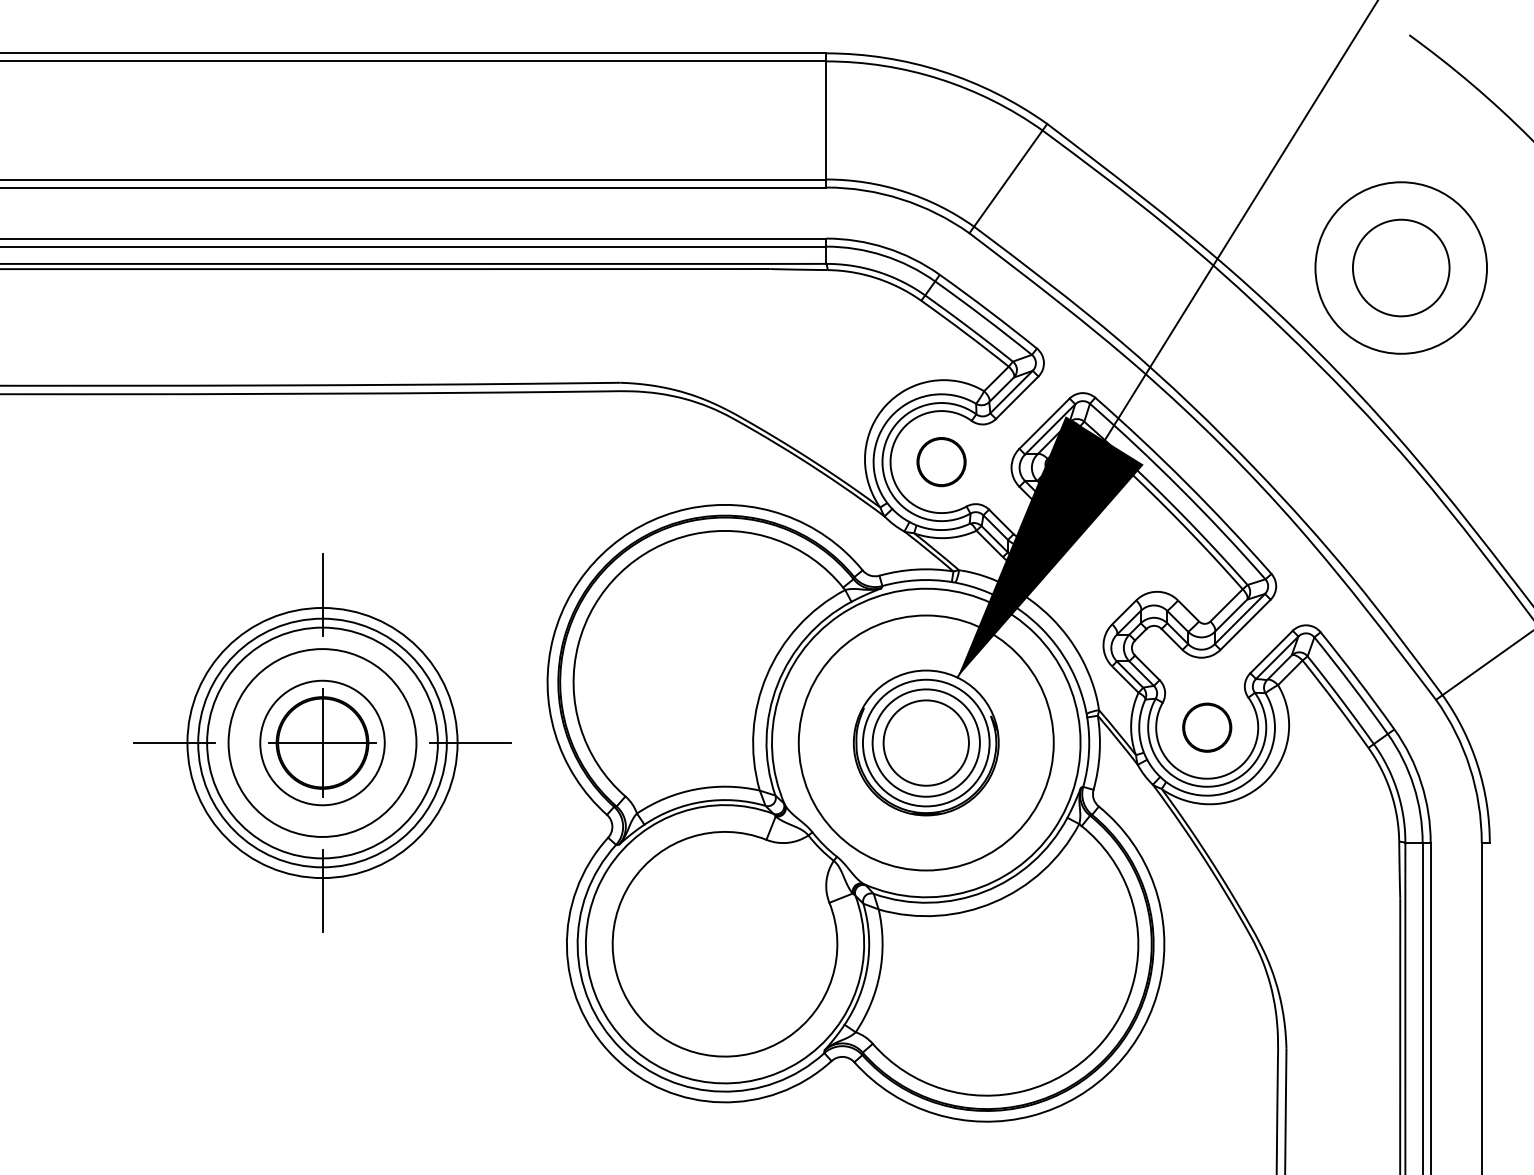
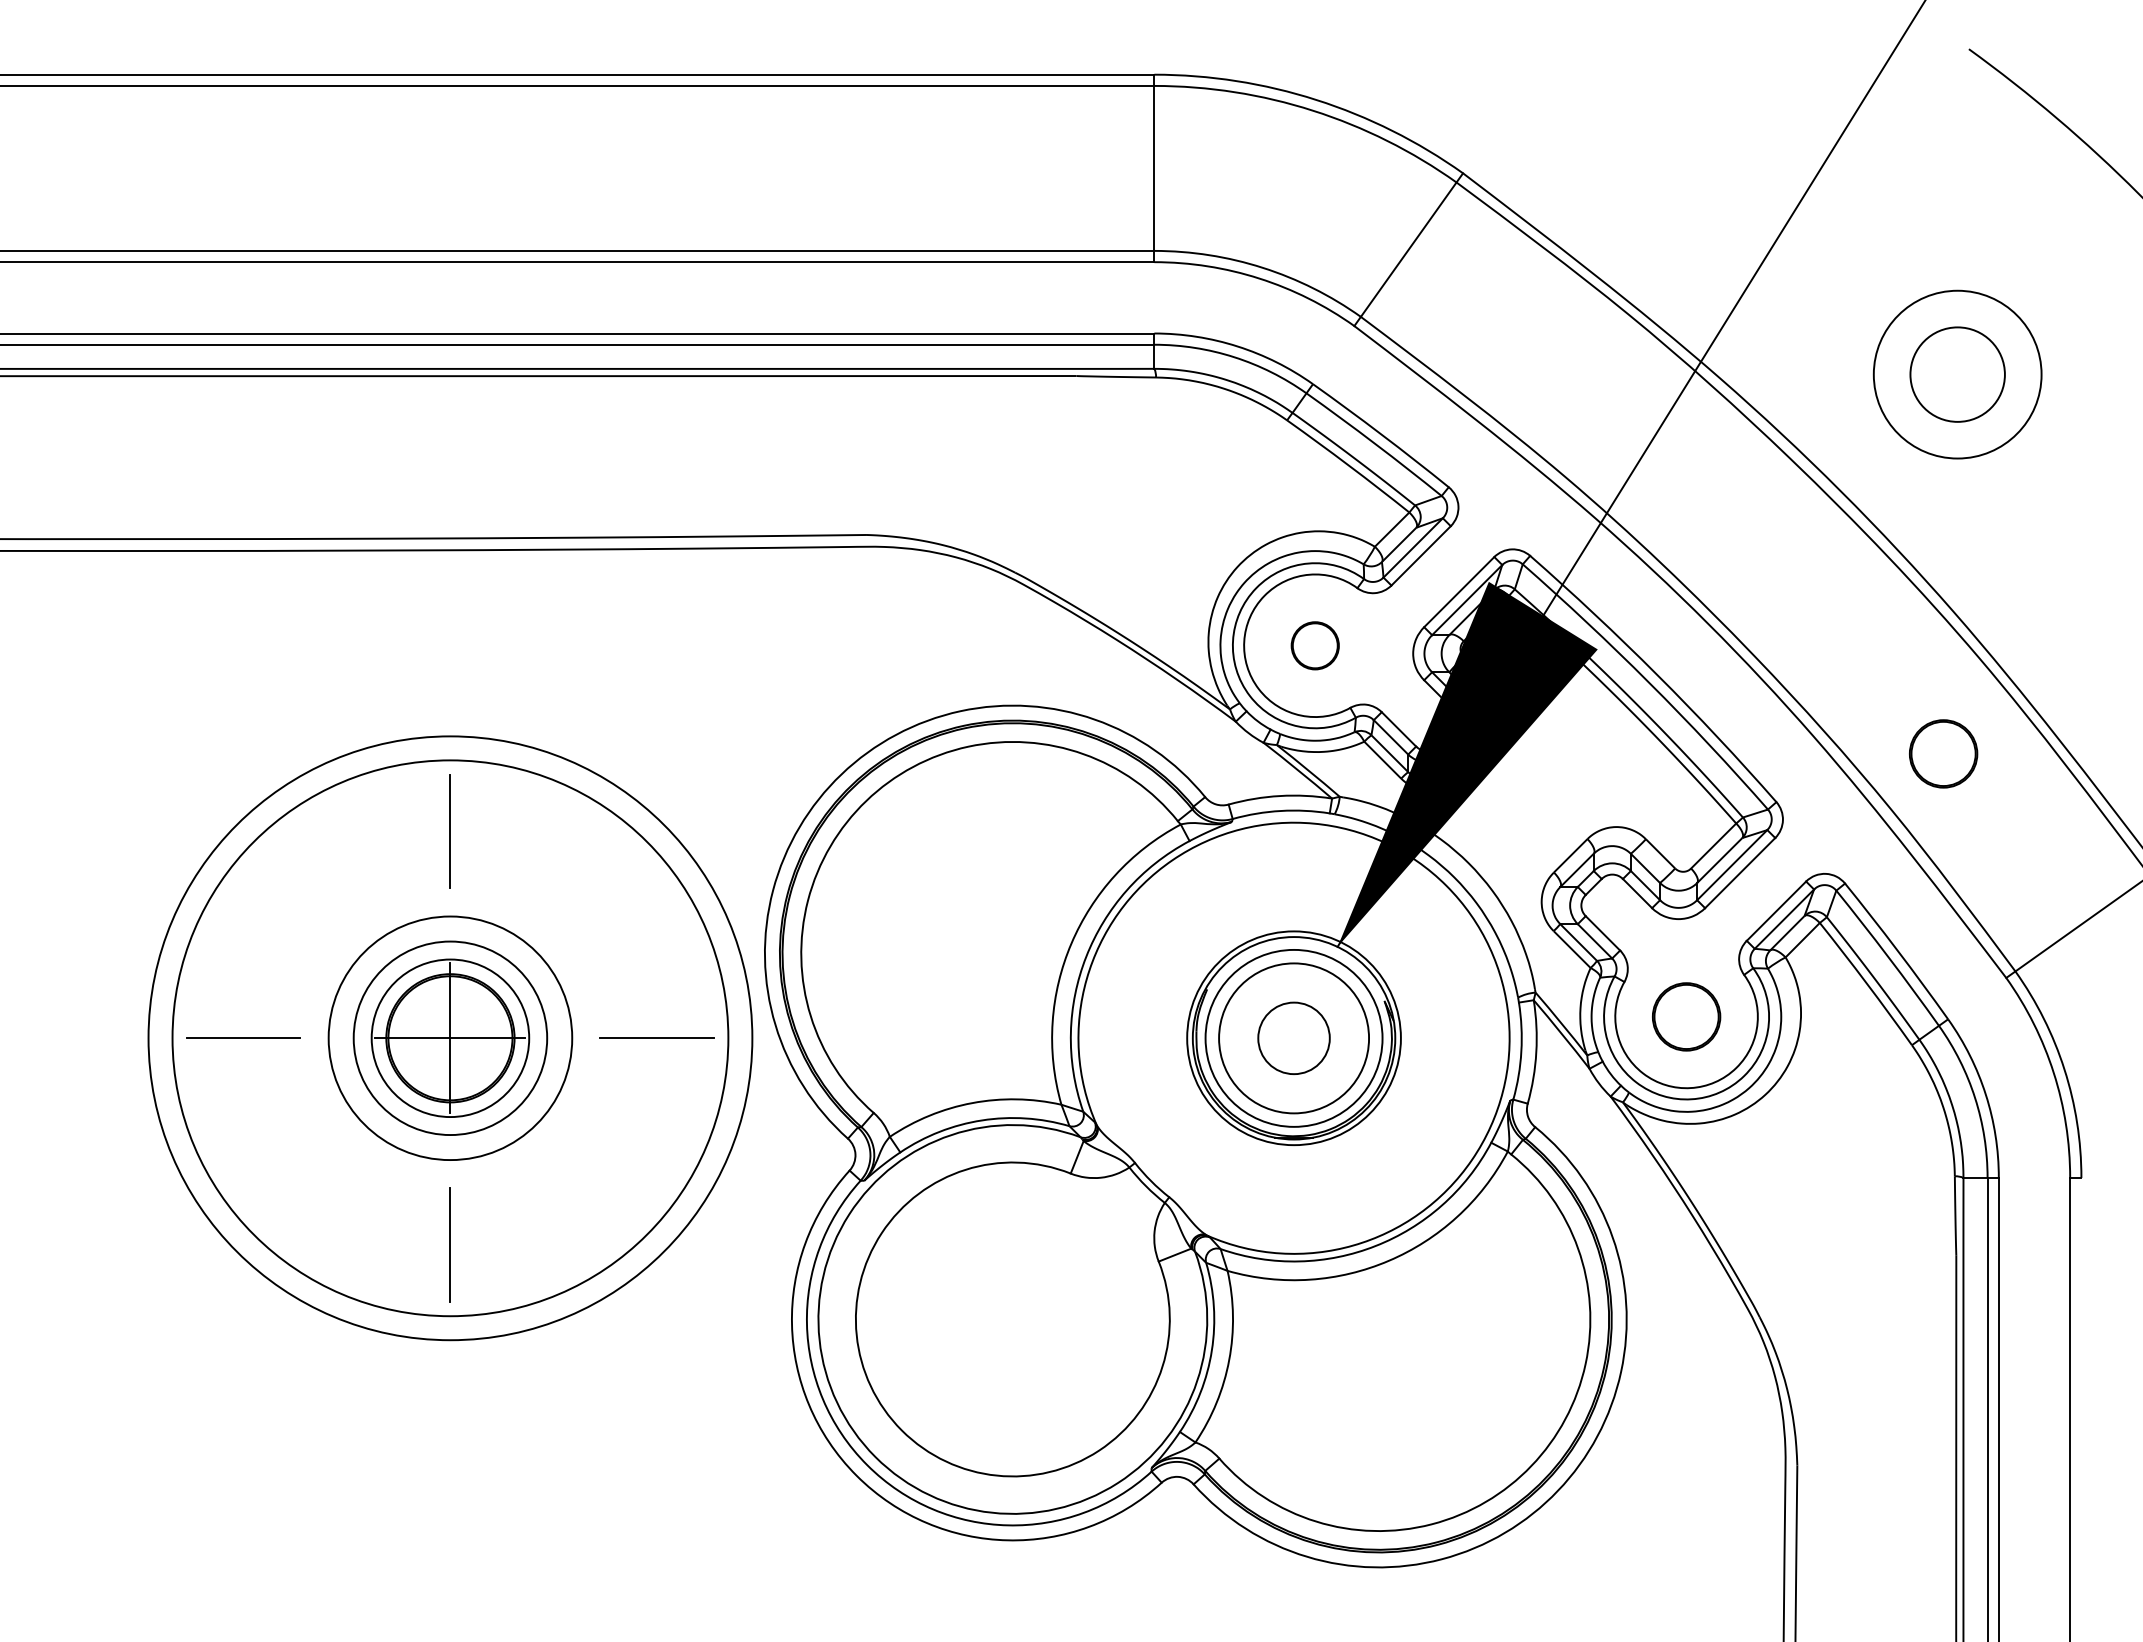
circle: (1401, 267) -> (1957, 374), size x0.7
circle: (1401, 267) -> (1957, 374), size x0.7
part: (940, 461) -> (1314, 645), size x0.7
part: (1391, 539) -> (1943, 753), added
circle: (322, 743) -> (450, 1038), size x0.6
circle: (322, 743) -> (450, 1038), size x0.6
circle: (322, 743) -> (450, 1038), size x1.4
circle: (322, 743) -> (450, 1038), size x1.6
circle: (322, 743) -> (450, 1038), size x1.6
circle: (925, 743) -> (1293, 1038), size x0.6
circle: (925, 743) -> (1293, 1038), size x0.6

